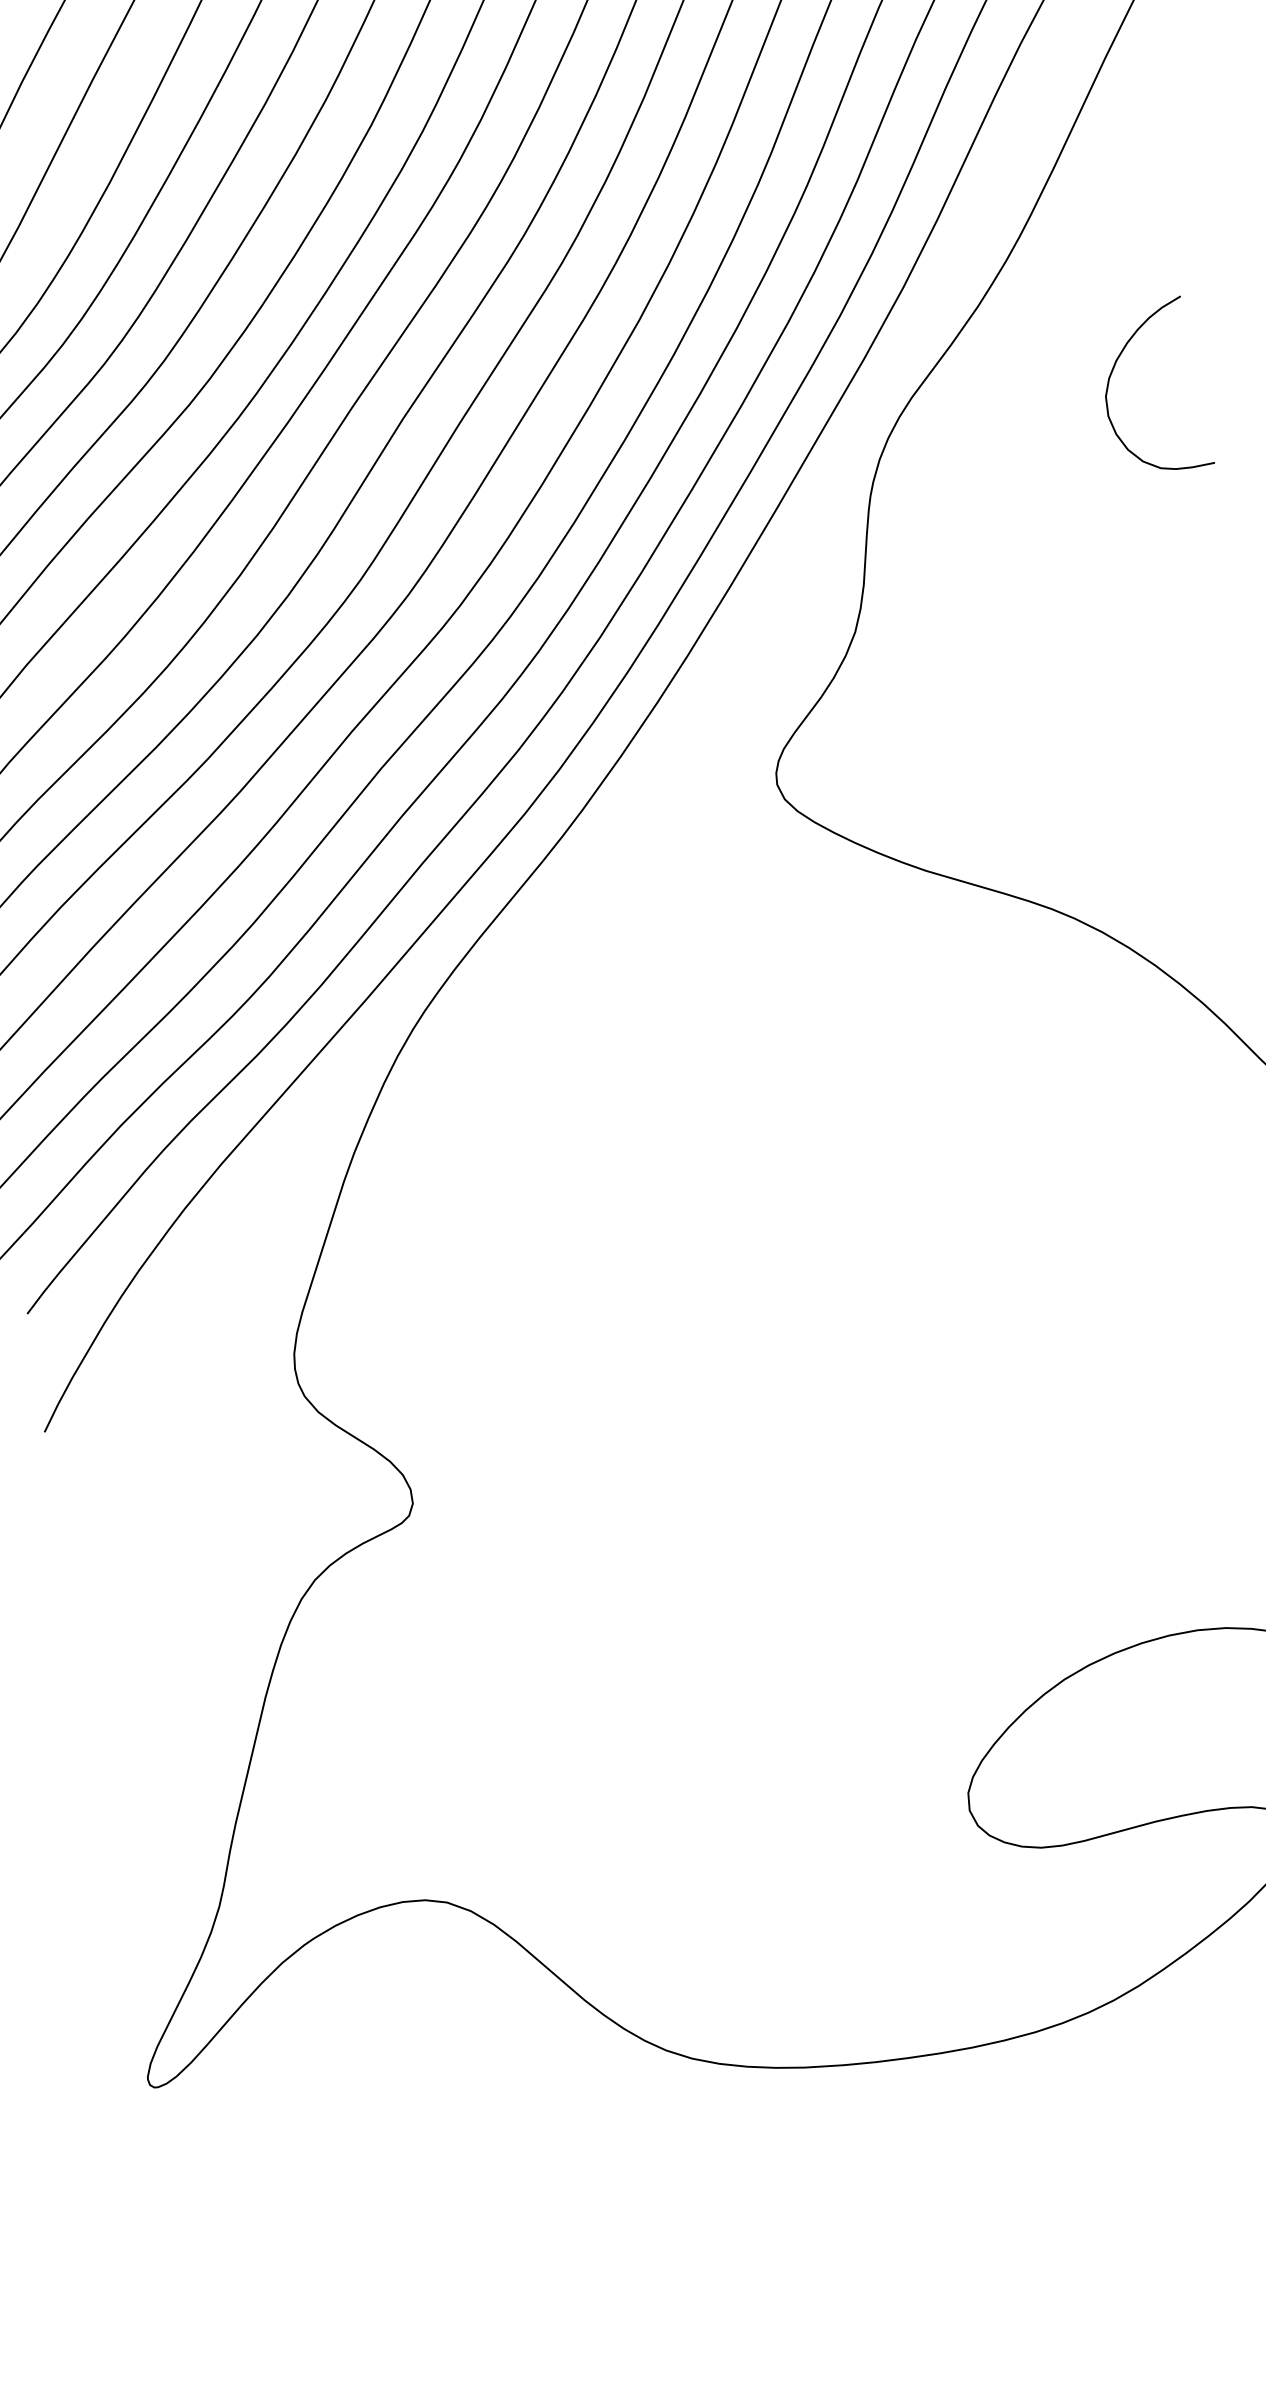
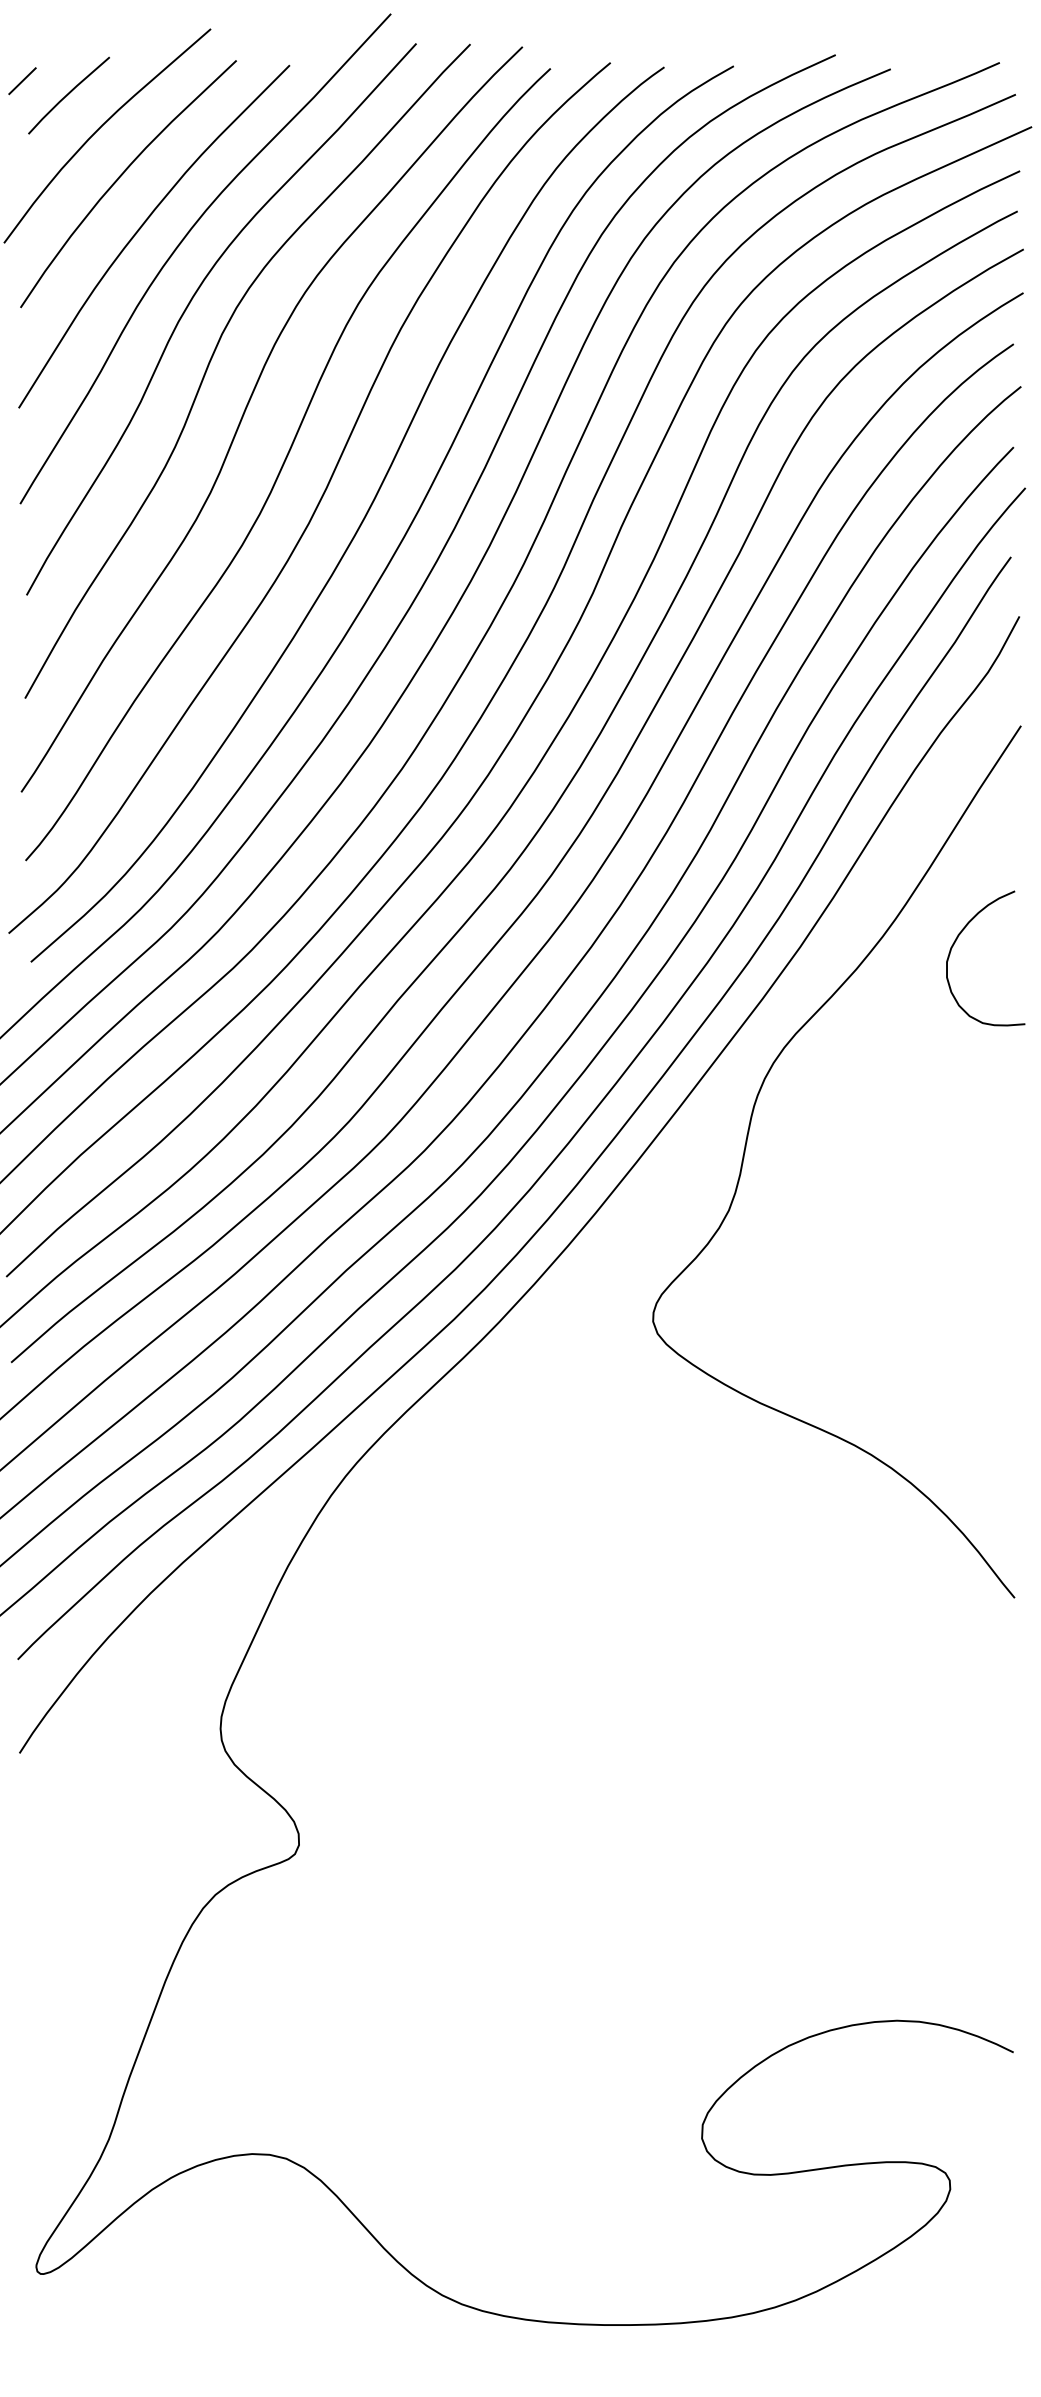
curve: (1114, 369) -> (956, 941), moved

